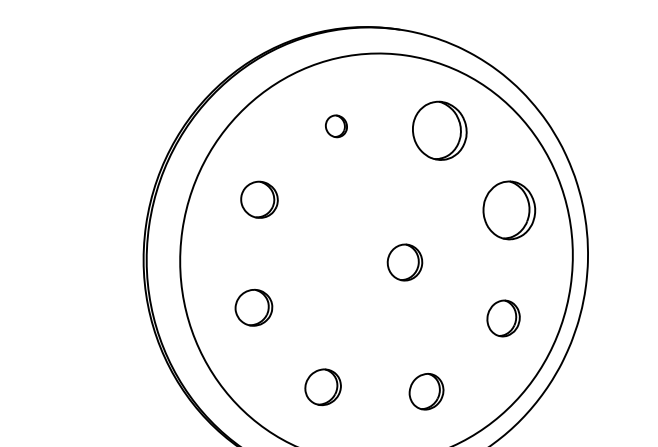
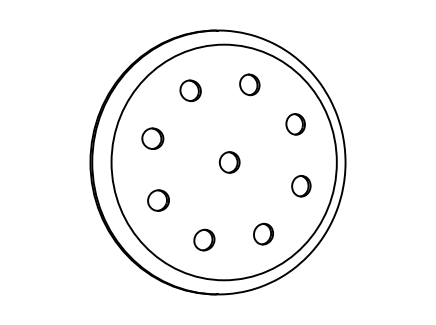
part: (336, 126) -> (190, 90), size x1.67
part: (439, 130) -> (249, 84), size x0.62
part: (508, 210) -> (295, 124), size x0.62
part: (404, 262) -> (229, 162), moved

